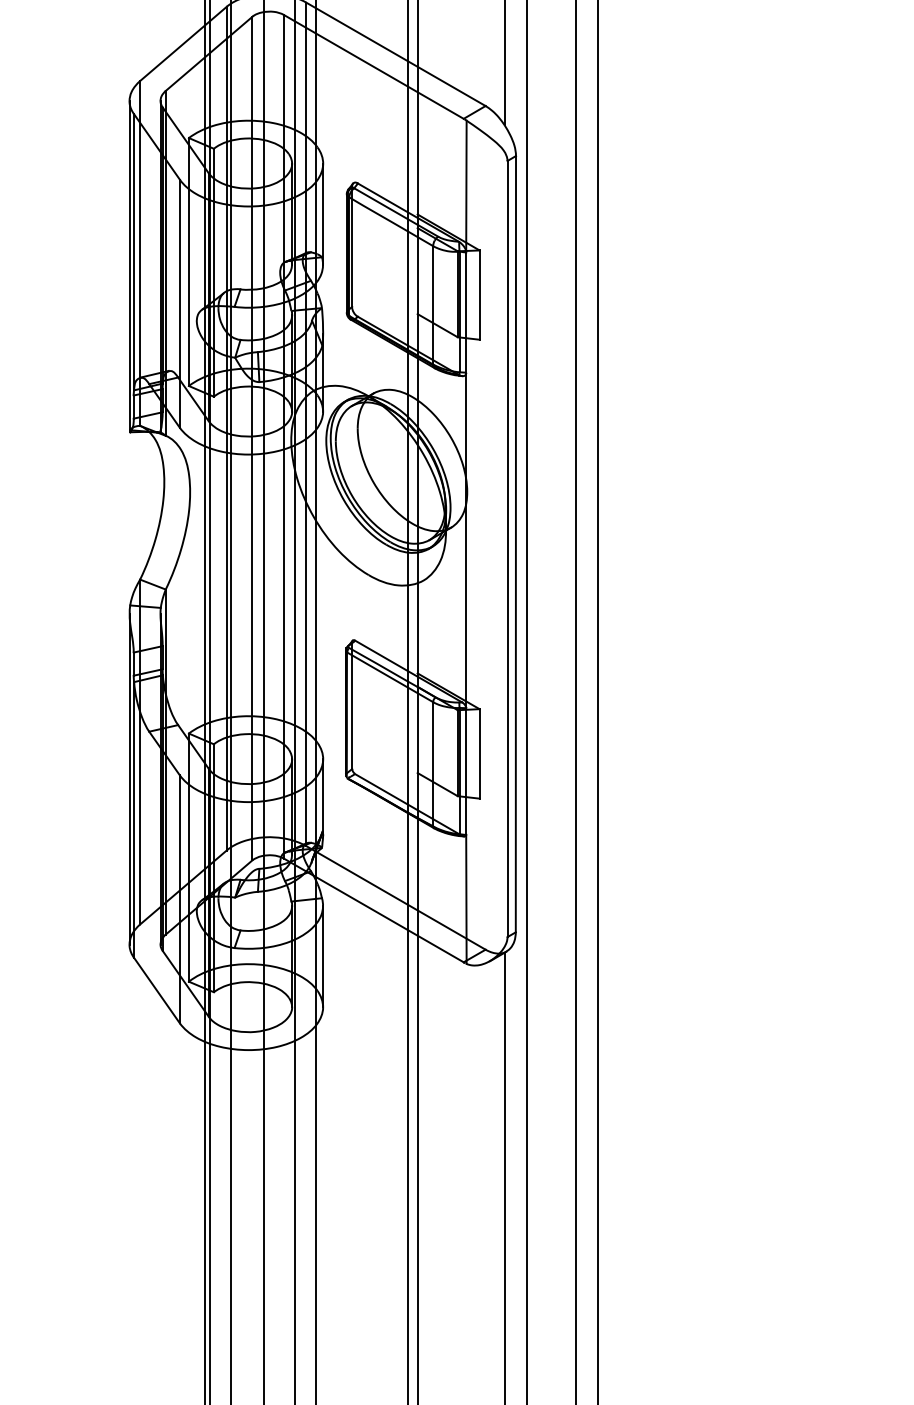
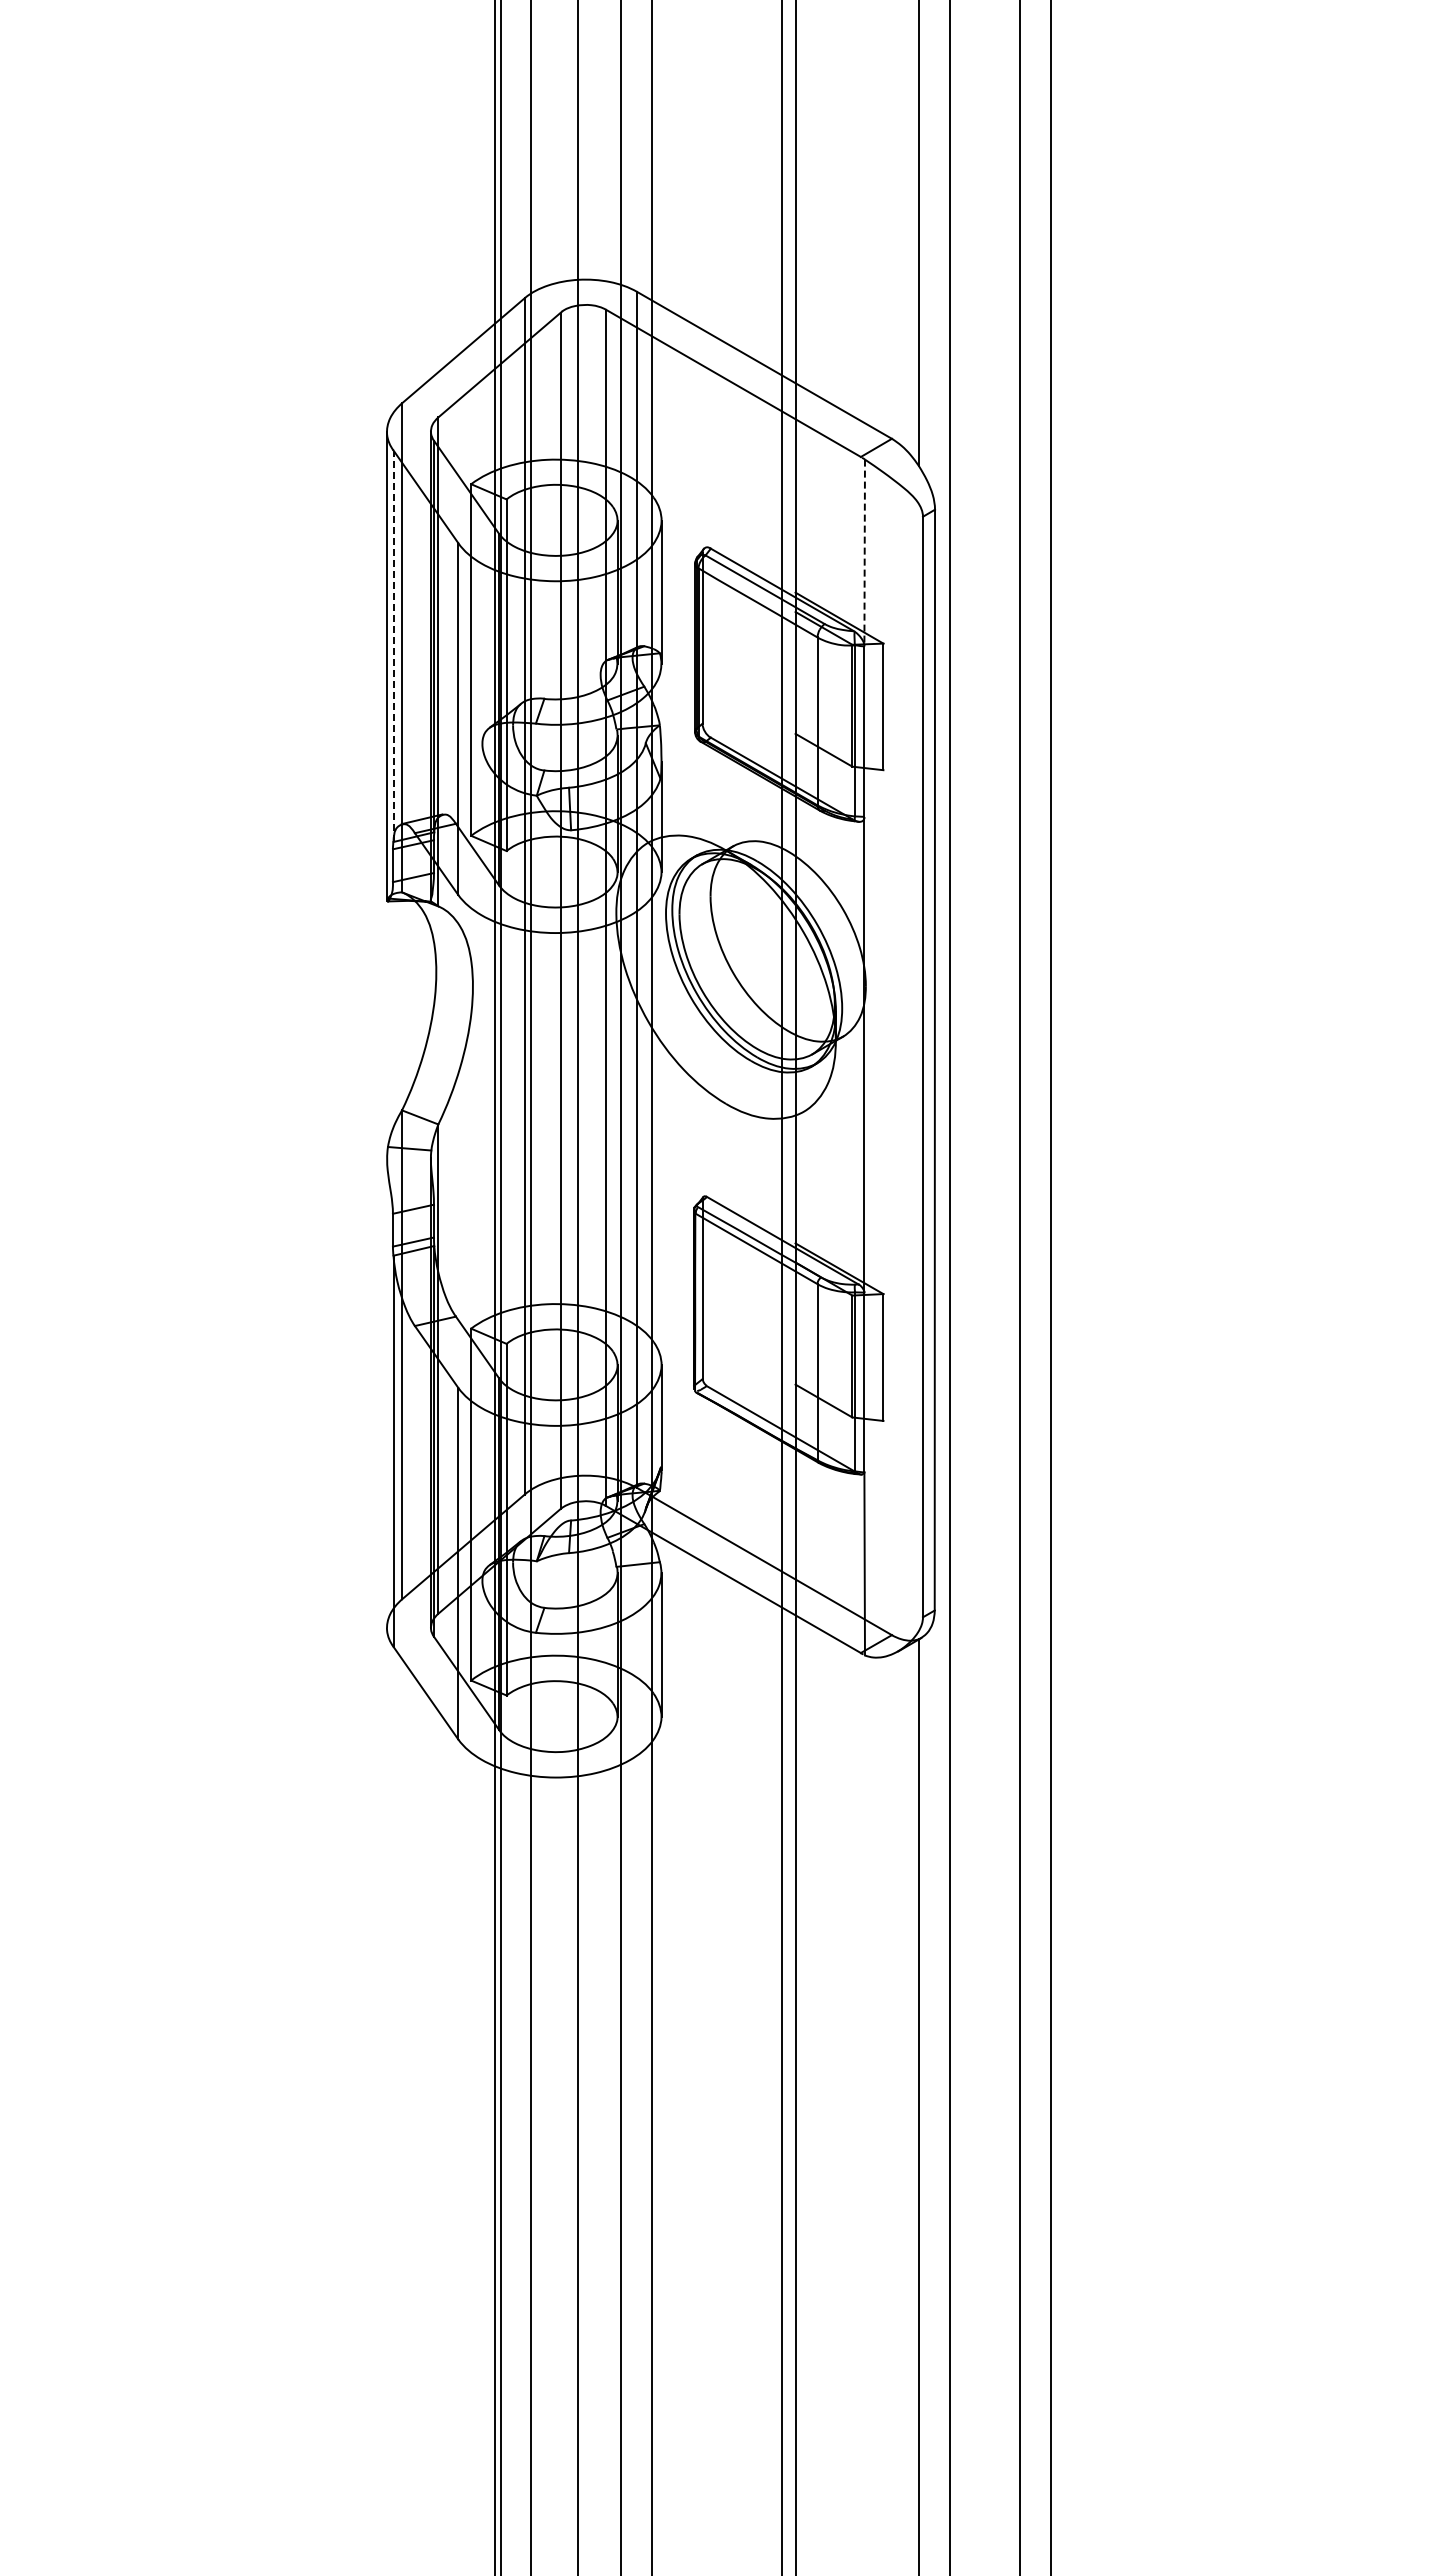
line: (466, 186) -> (864, 553), solid -> dashed
line: (134, 252) -> (393, 646), solid -> dashed
line: (129, 778) -> (387, 1392), removed

